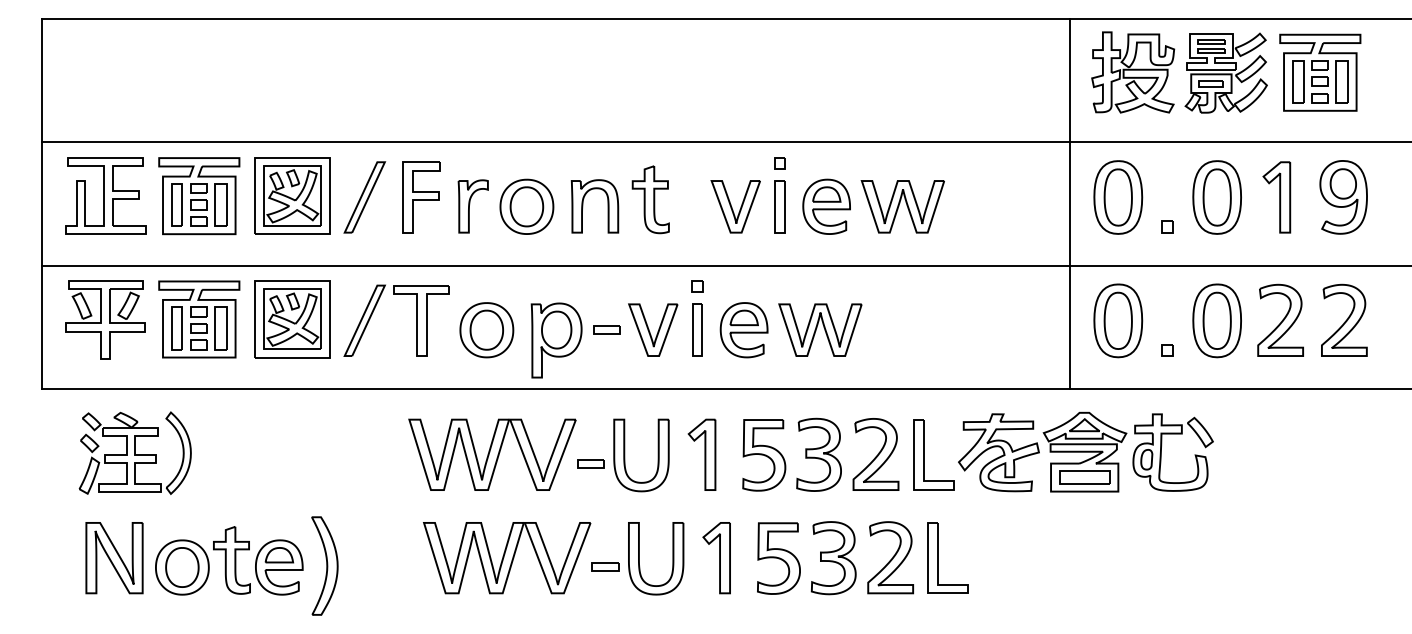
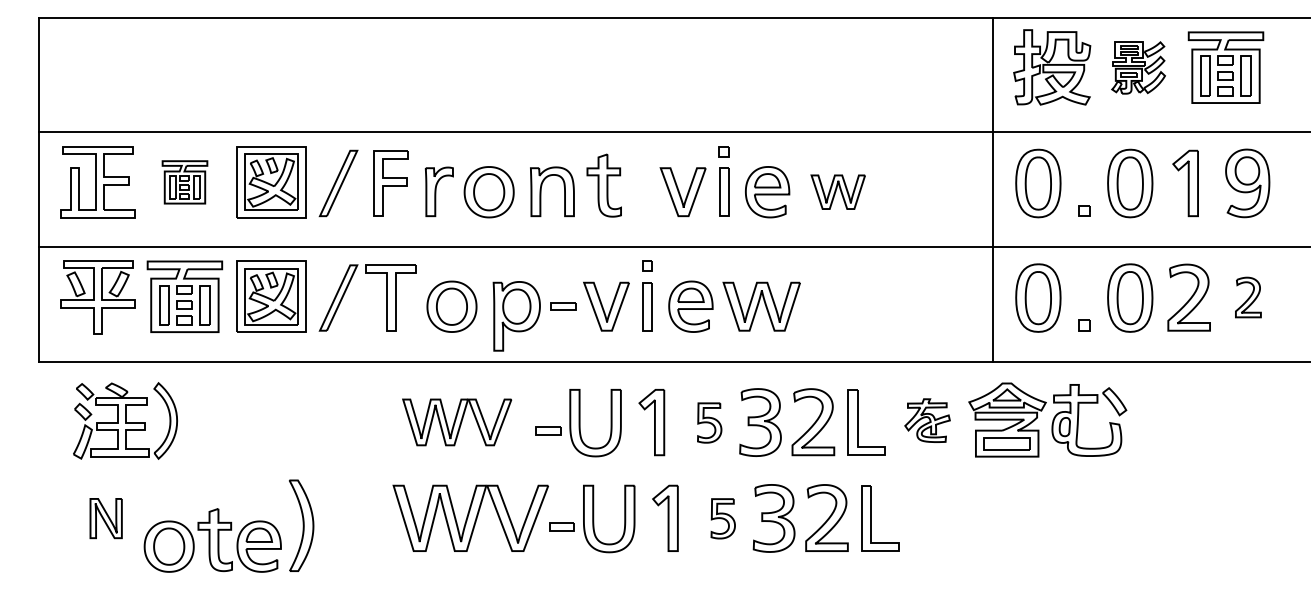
part: (1225, 72) -> (1137, 67), size x0.7
part: (199, 196) -> (185, 182), size x0.6
part: (902, 206) -> (837, 191), size x0.7
part: (1344, 319) -> (1248, 296), size x0.6
part: (998, 452) -> (927, 420), size x0.6
part: (492, 454) -> (457, 422), size x0.7
part: (764, 455) -> (709, 423), size x0.6
part: (114, 558) -> (106, 518), size x0.6
part: (778, 558) -> (722, 518), size x0.6
part: (229, 560) -> (212, 540), moved

